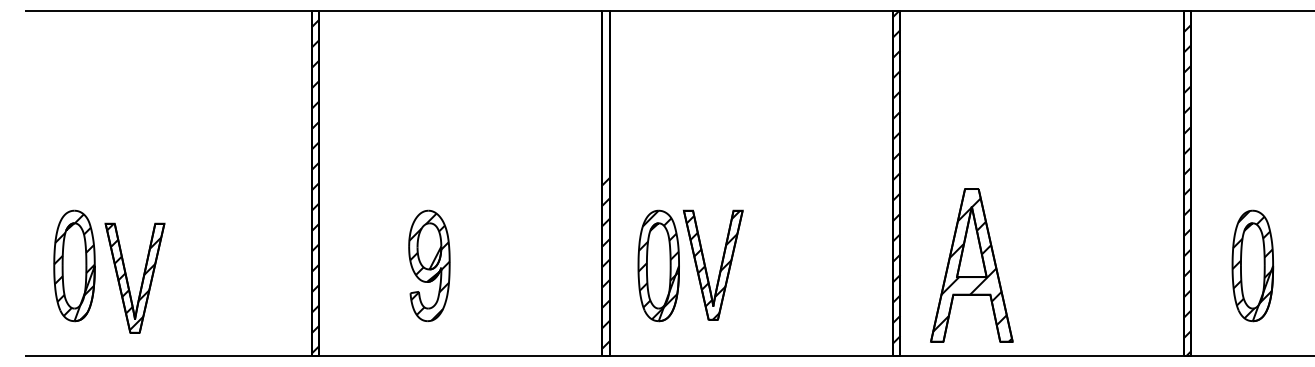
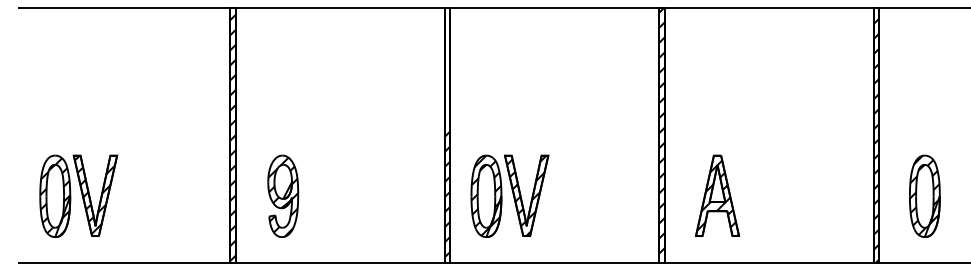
part: (971, 264) -> (717, 195), size x0.71
part: (429, 265) -> (283, 196), moved
part: (127, 277) -> (89, 195), moved

